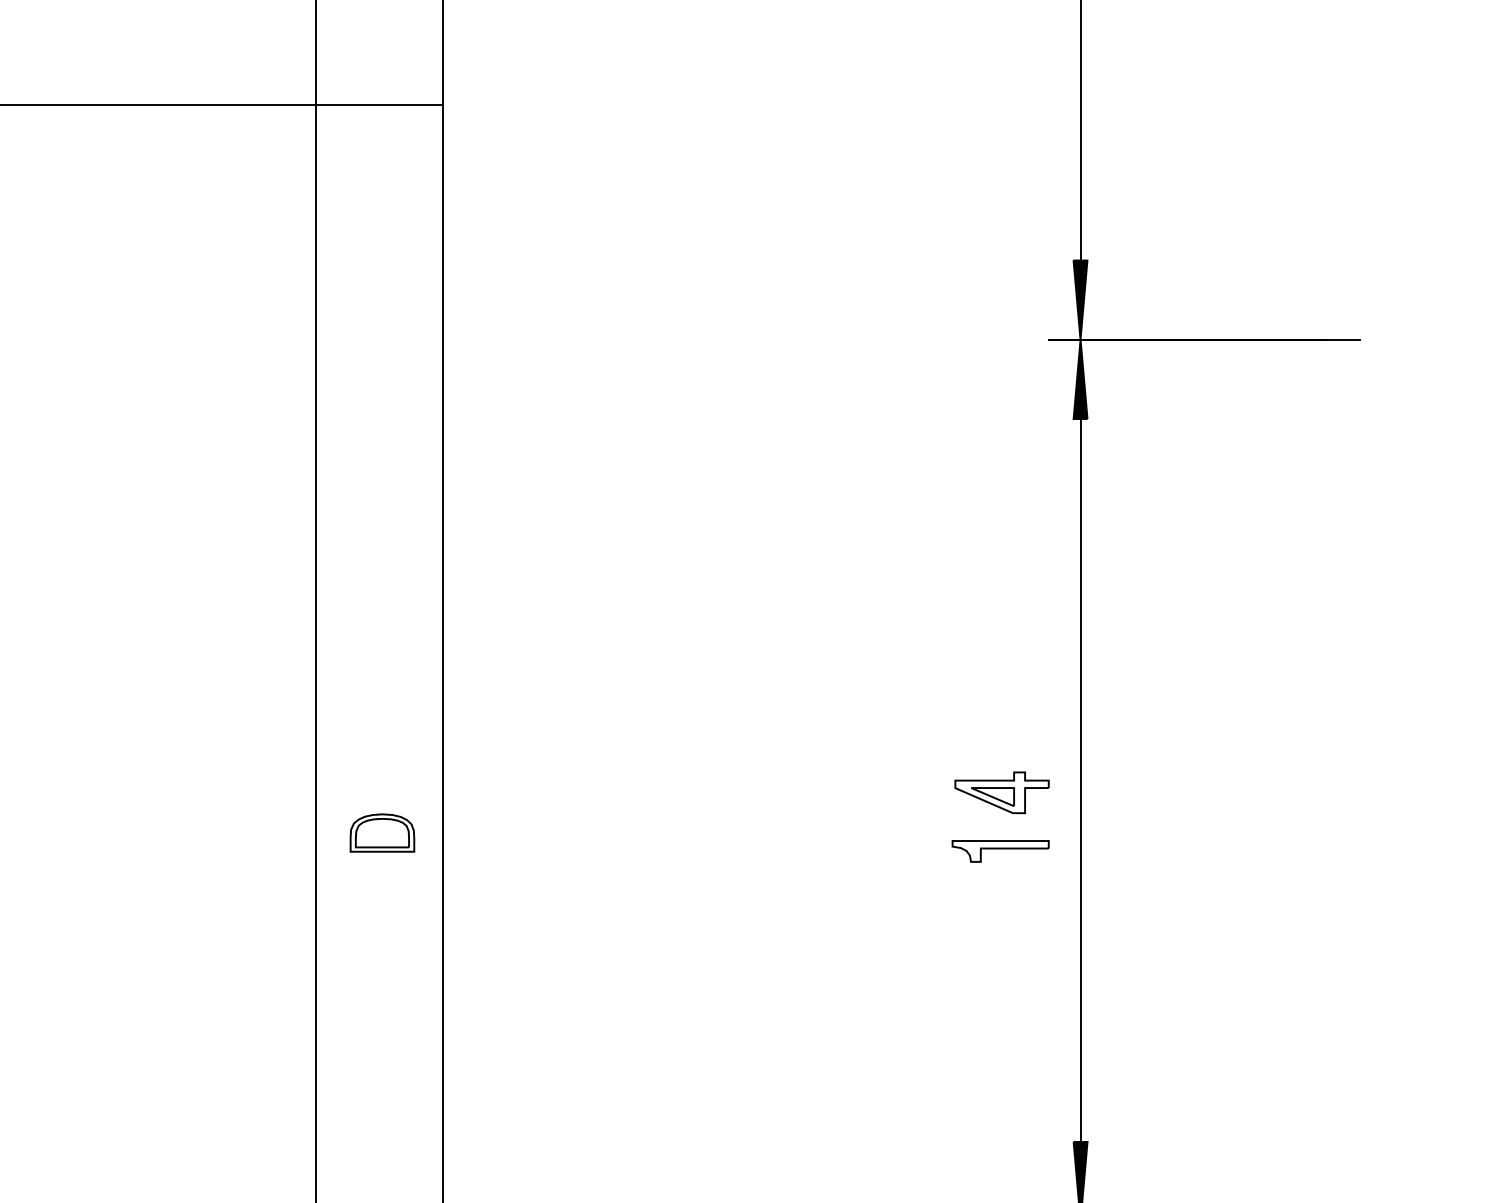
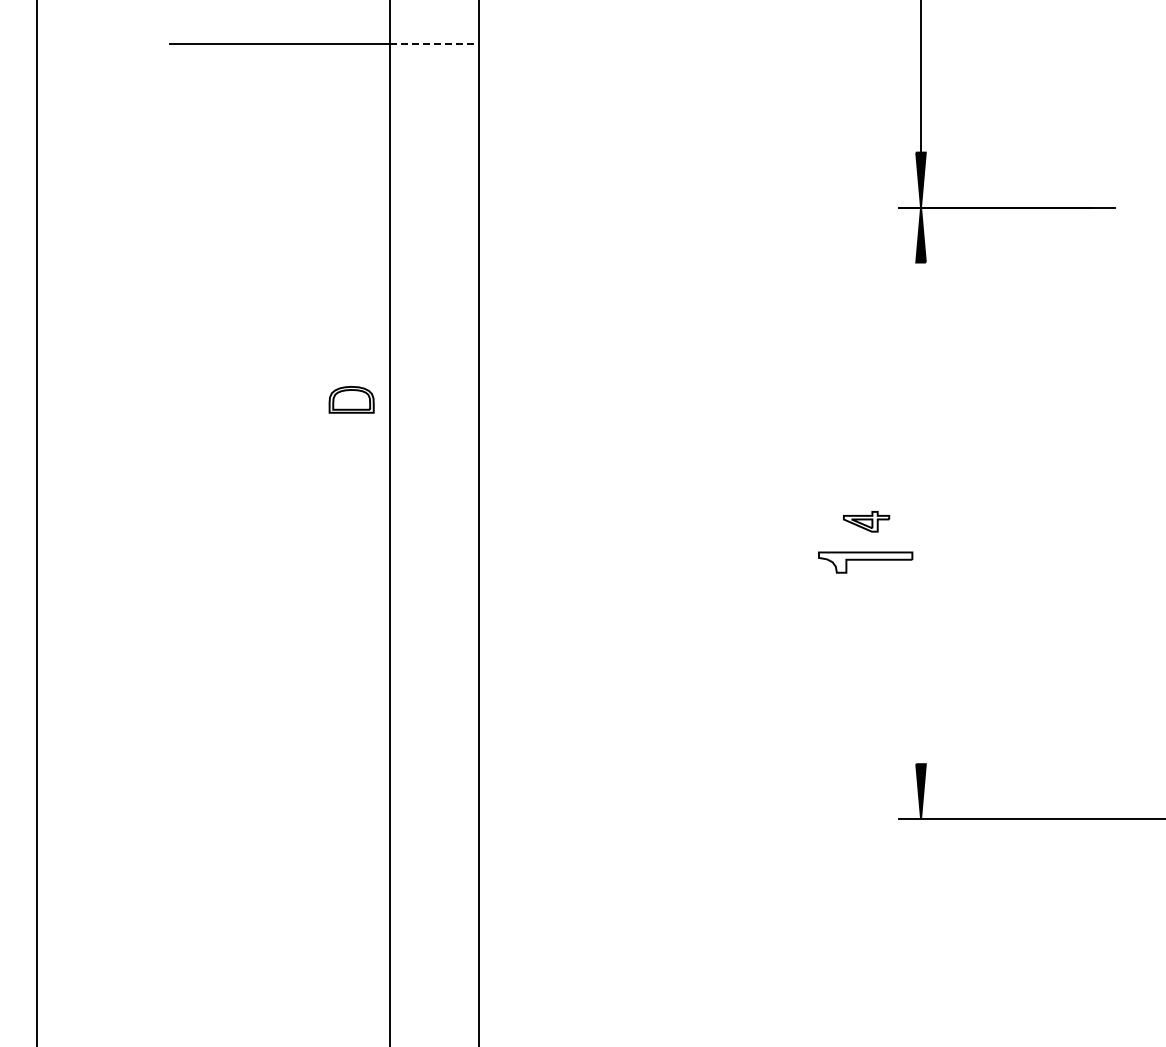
line: (380, 104) -> (435, 44), solid -> dashed
line: (1081, 780) -> (921, 513), removed
part: (1001, 792) -> (866, 521), size x0.7
part: (382, 832) -> (351, 399), moved
part: (1000, 851) -> (865, 562), size x1.4

